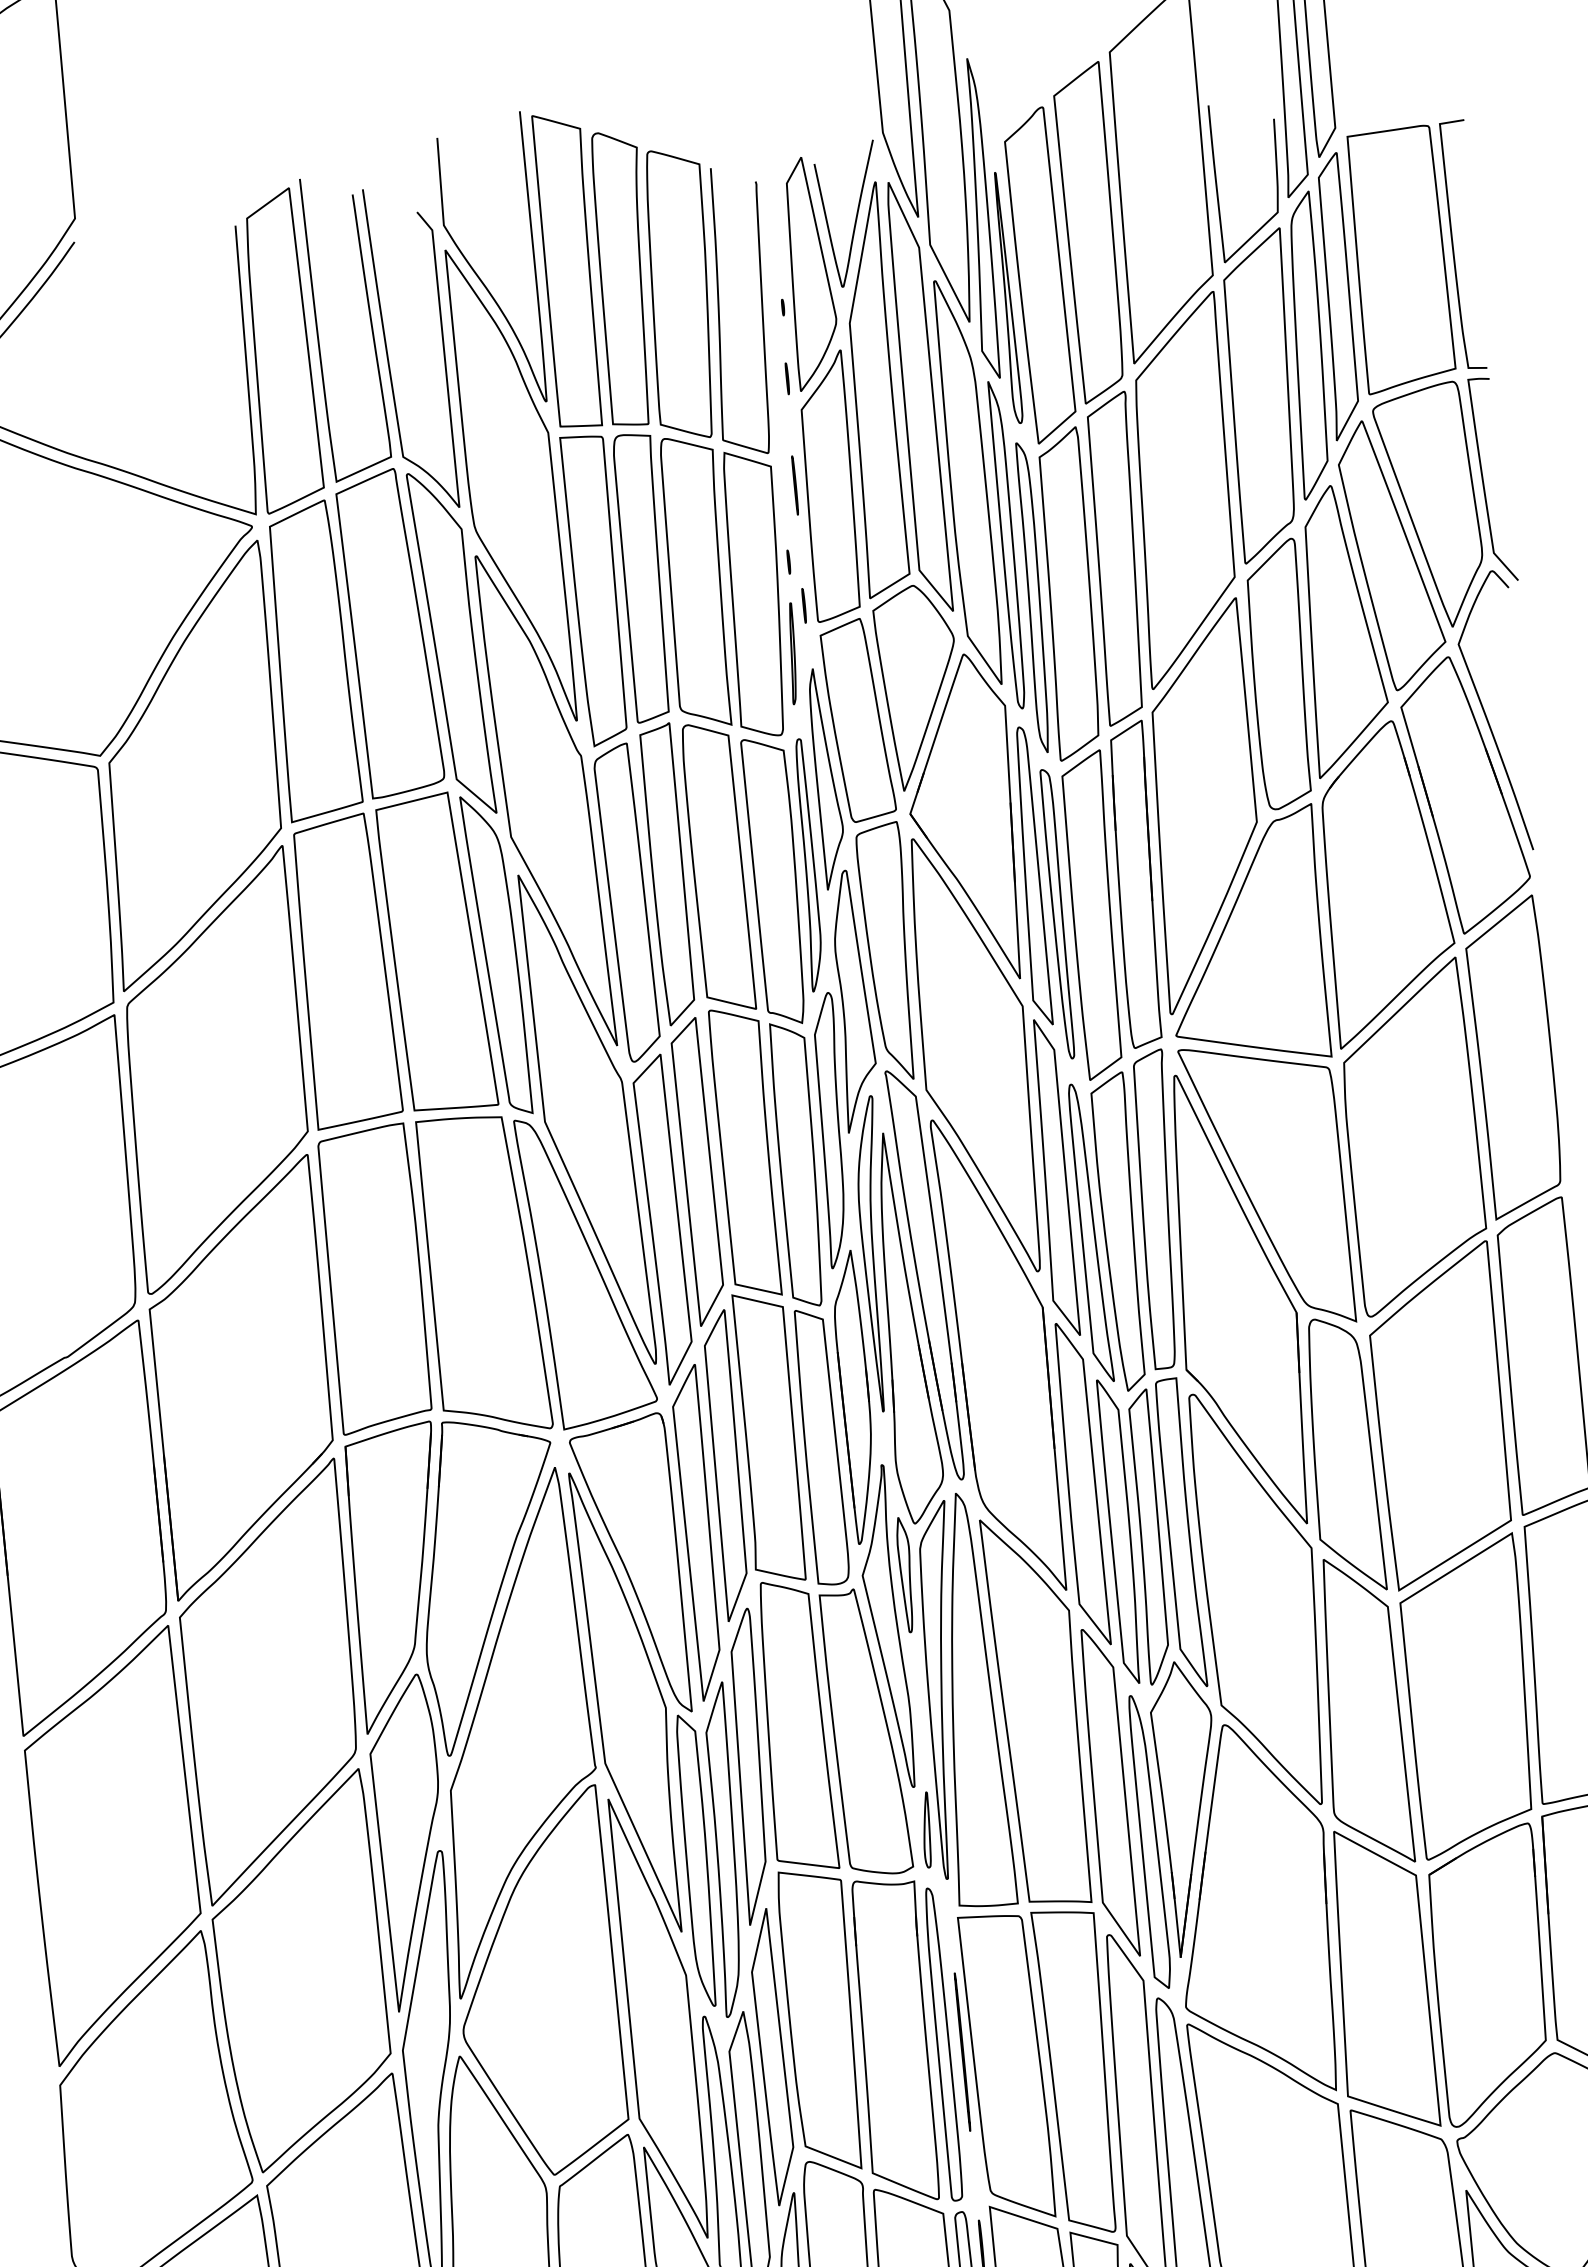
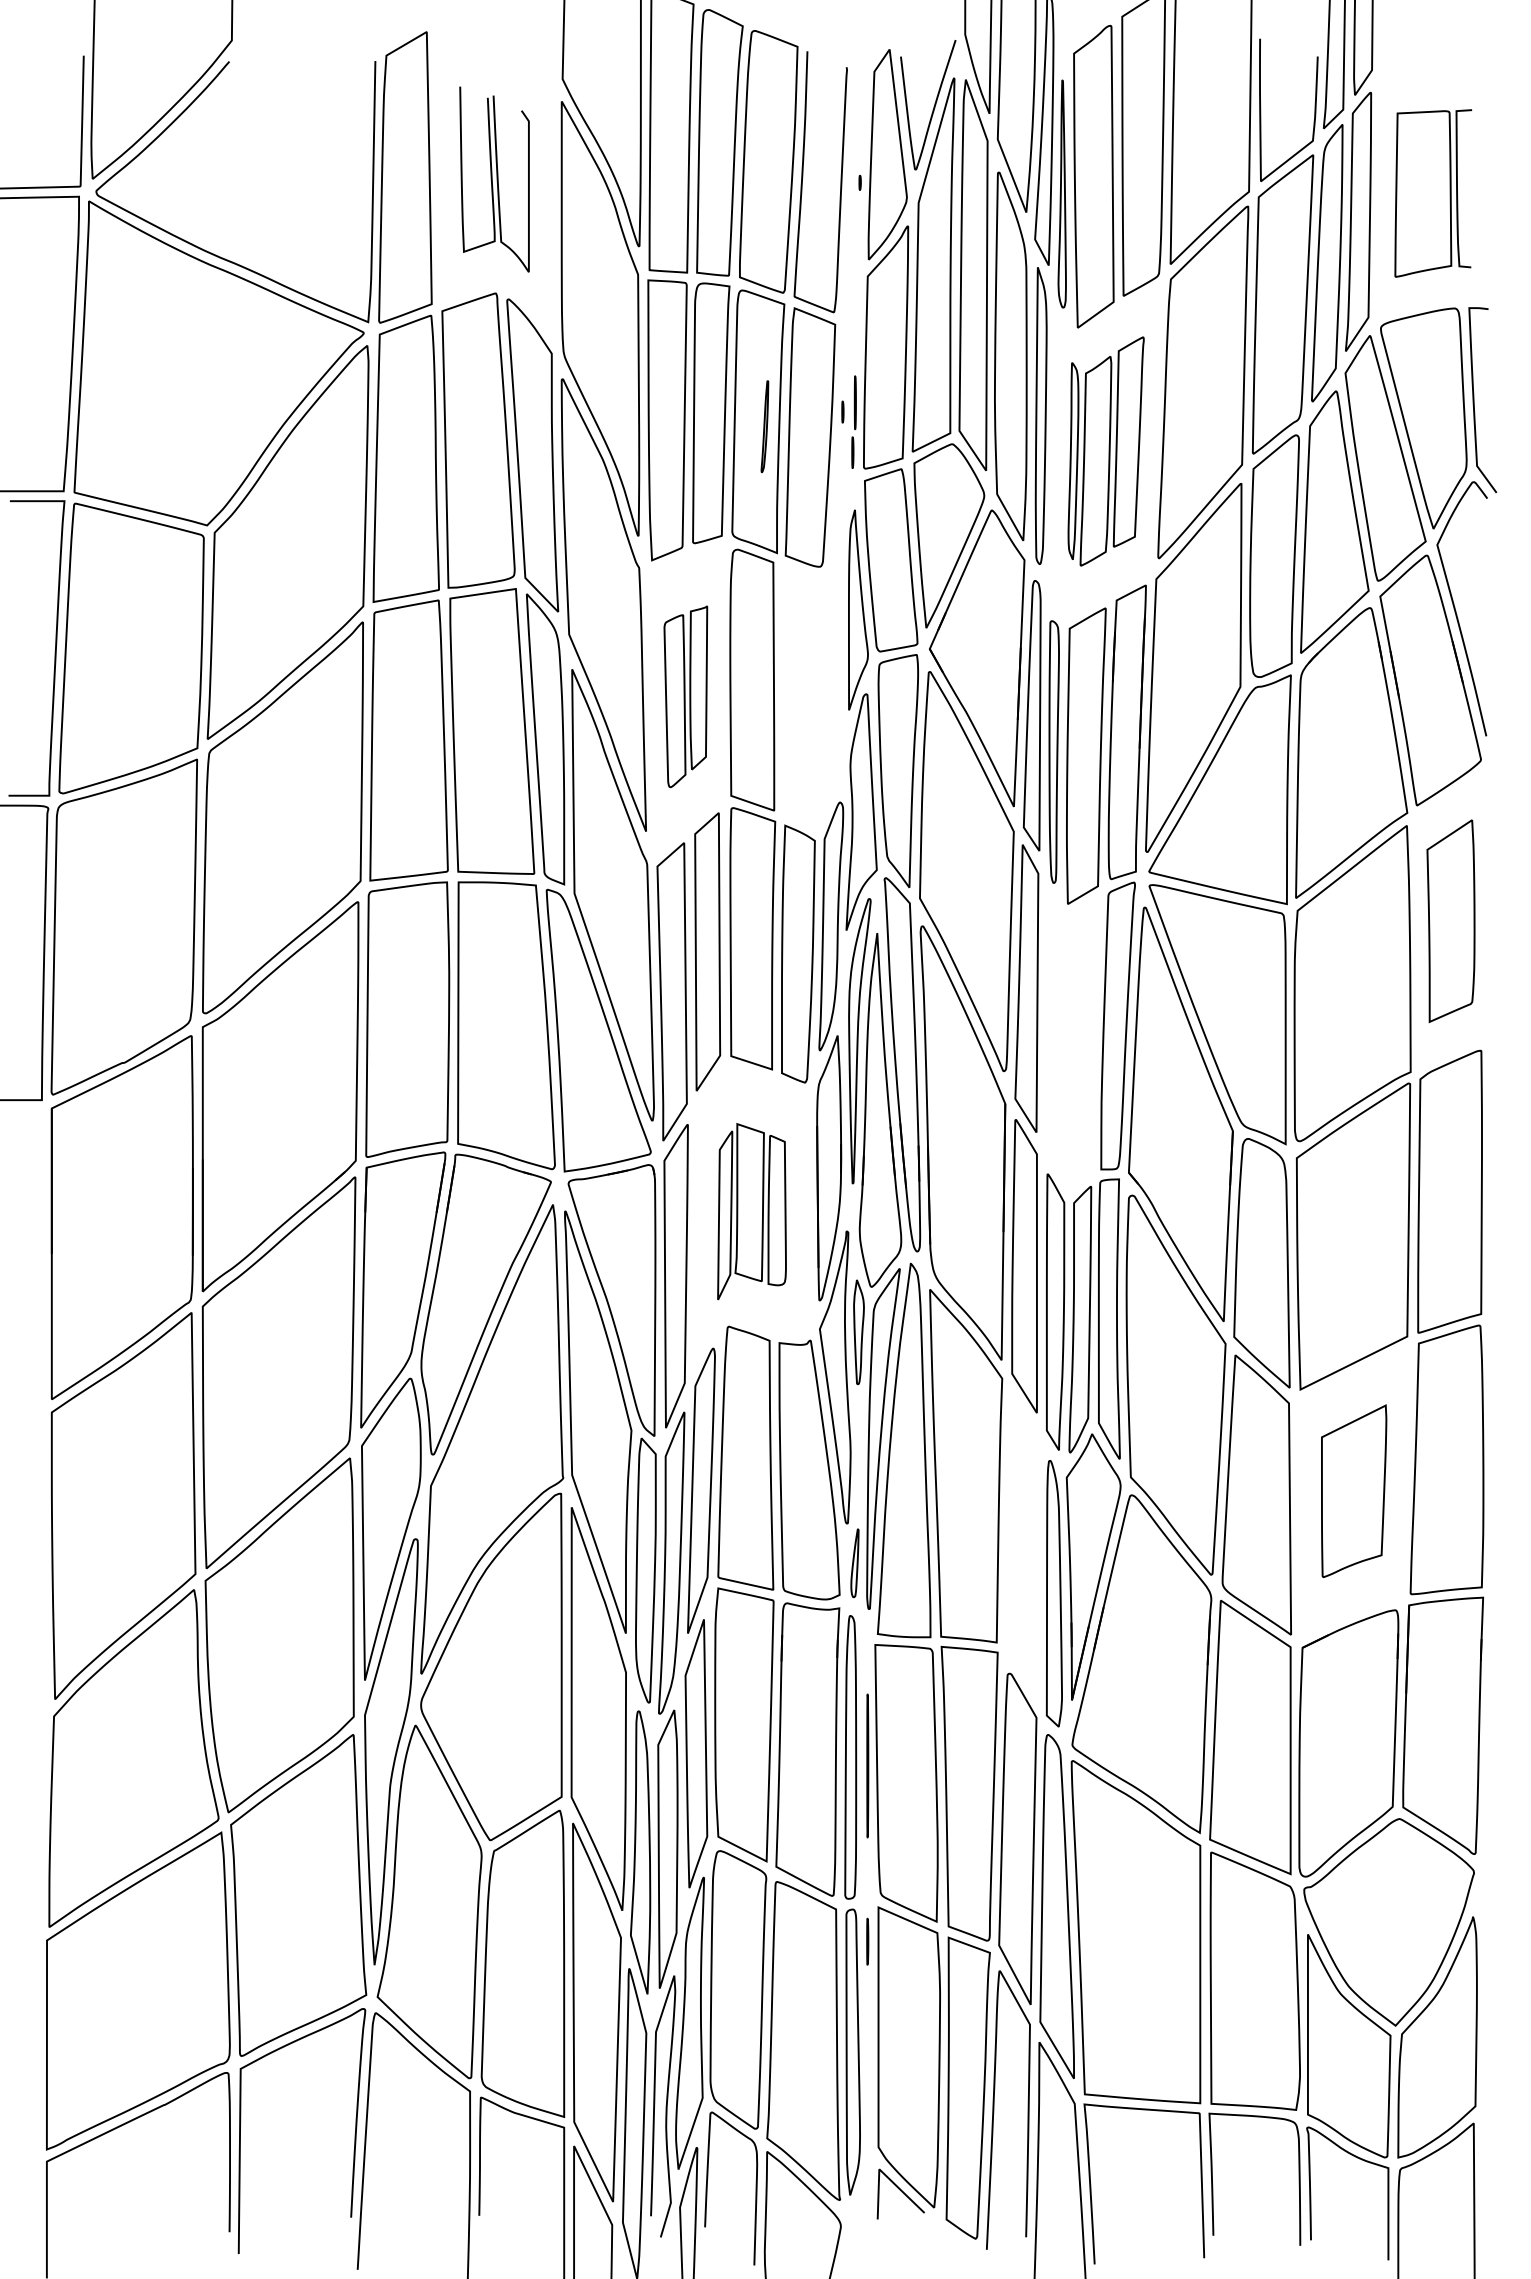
part: (1416, 257) -> (1433, 193), size x0.7
part: (379, 343) -> (494, 179), size x0.6
line: (787, 379) -> (857, 247), removed
line: (794, 485) -> (854, 402), moved
part: (1082, 577) -> (1105, 451), size x0.7
part: (791, 653) -> (764, 426), moved
part: (785, 880) -> (811, 697), removed
part: (646, 892) -> (685, 696), size x0.6
part: (1513, 1058) -> (1450, 921), size x0.7
part: (1110, 1232) -> (1072, 1042), removed
part: (774, 1453) -> (751, 1211), size x0.6
part: (1468, 1697) -> (1353, 1491), size x0.6
part: (1108, 1792) -> (1021, 1545), removed

